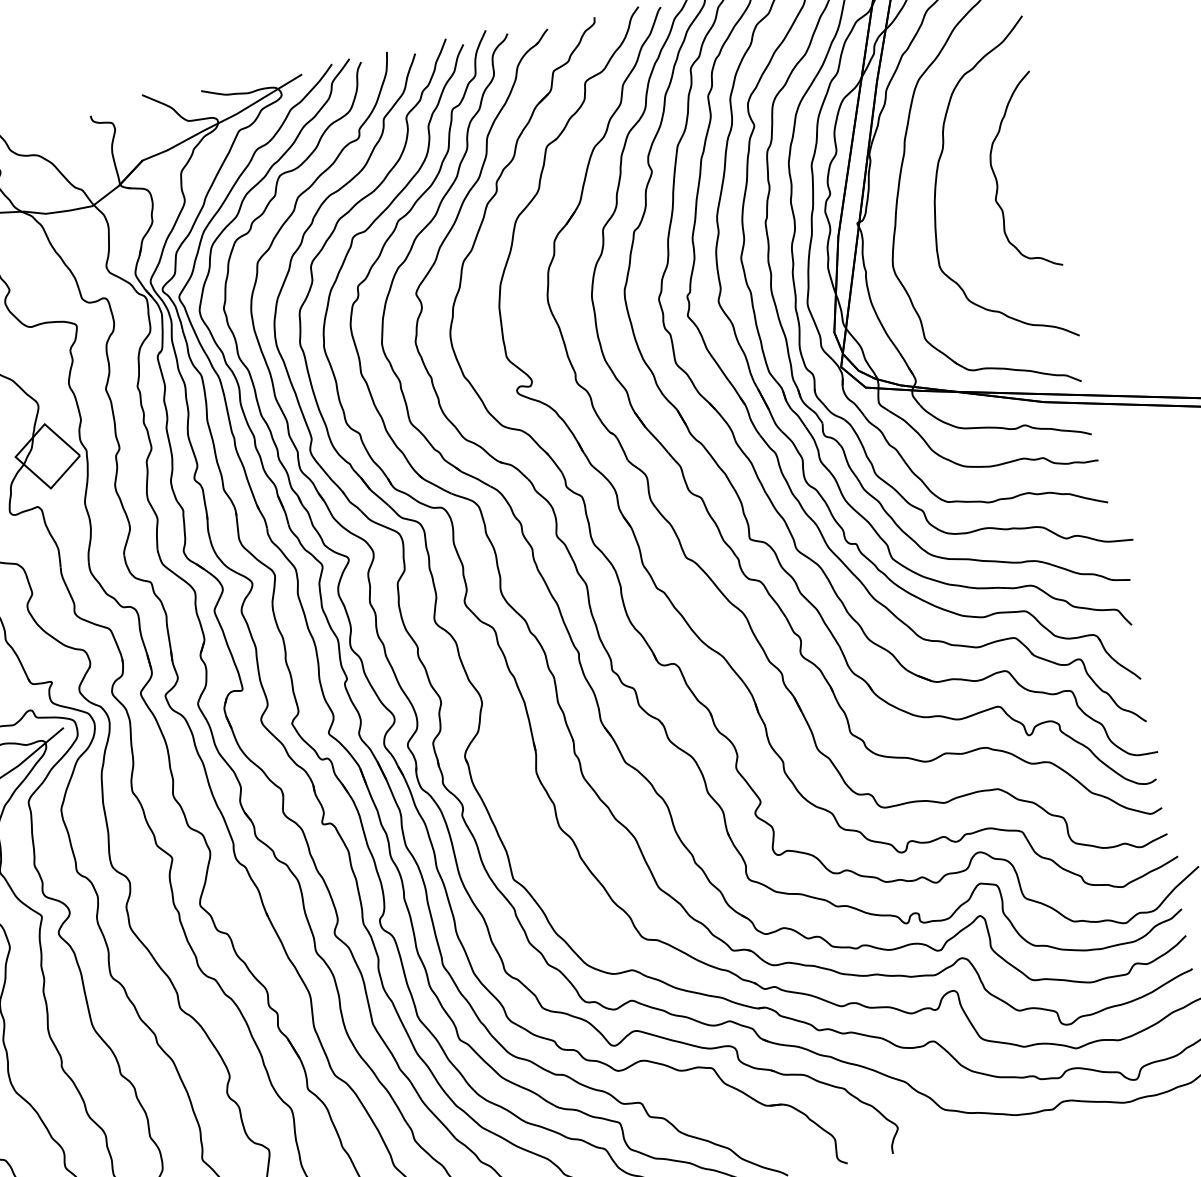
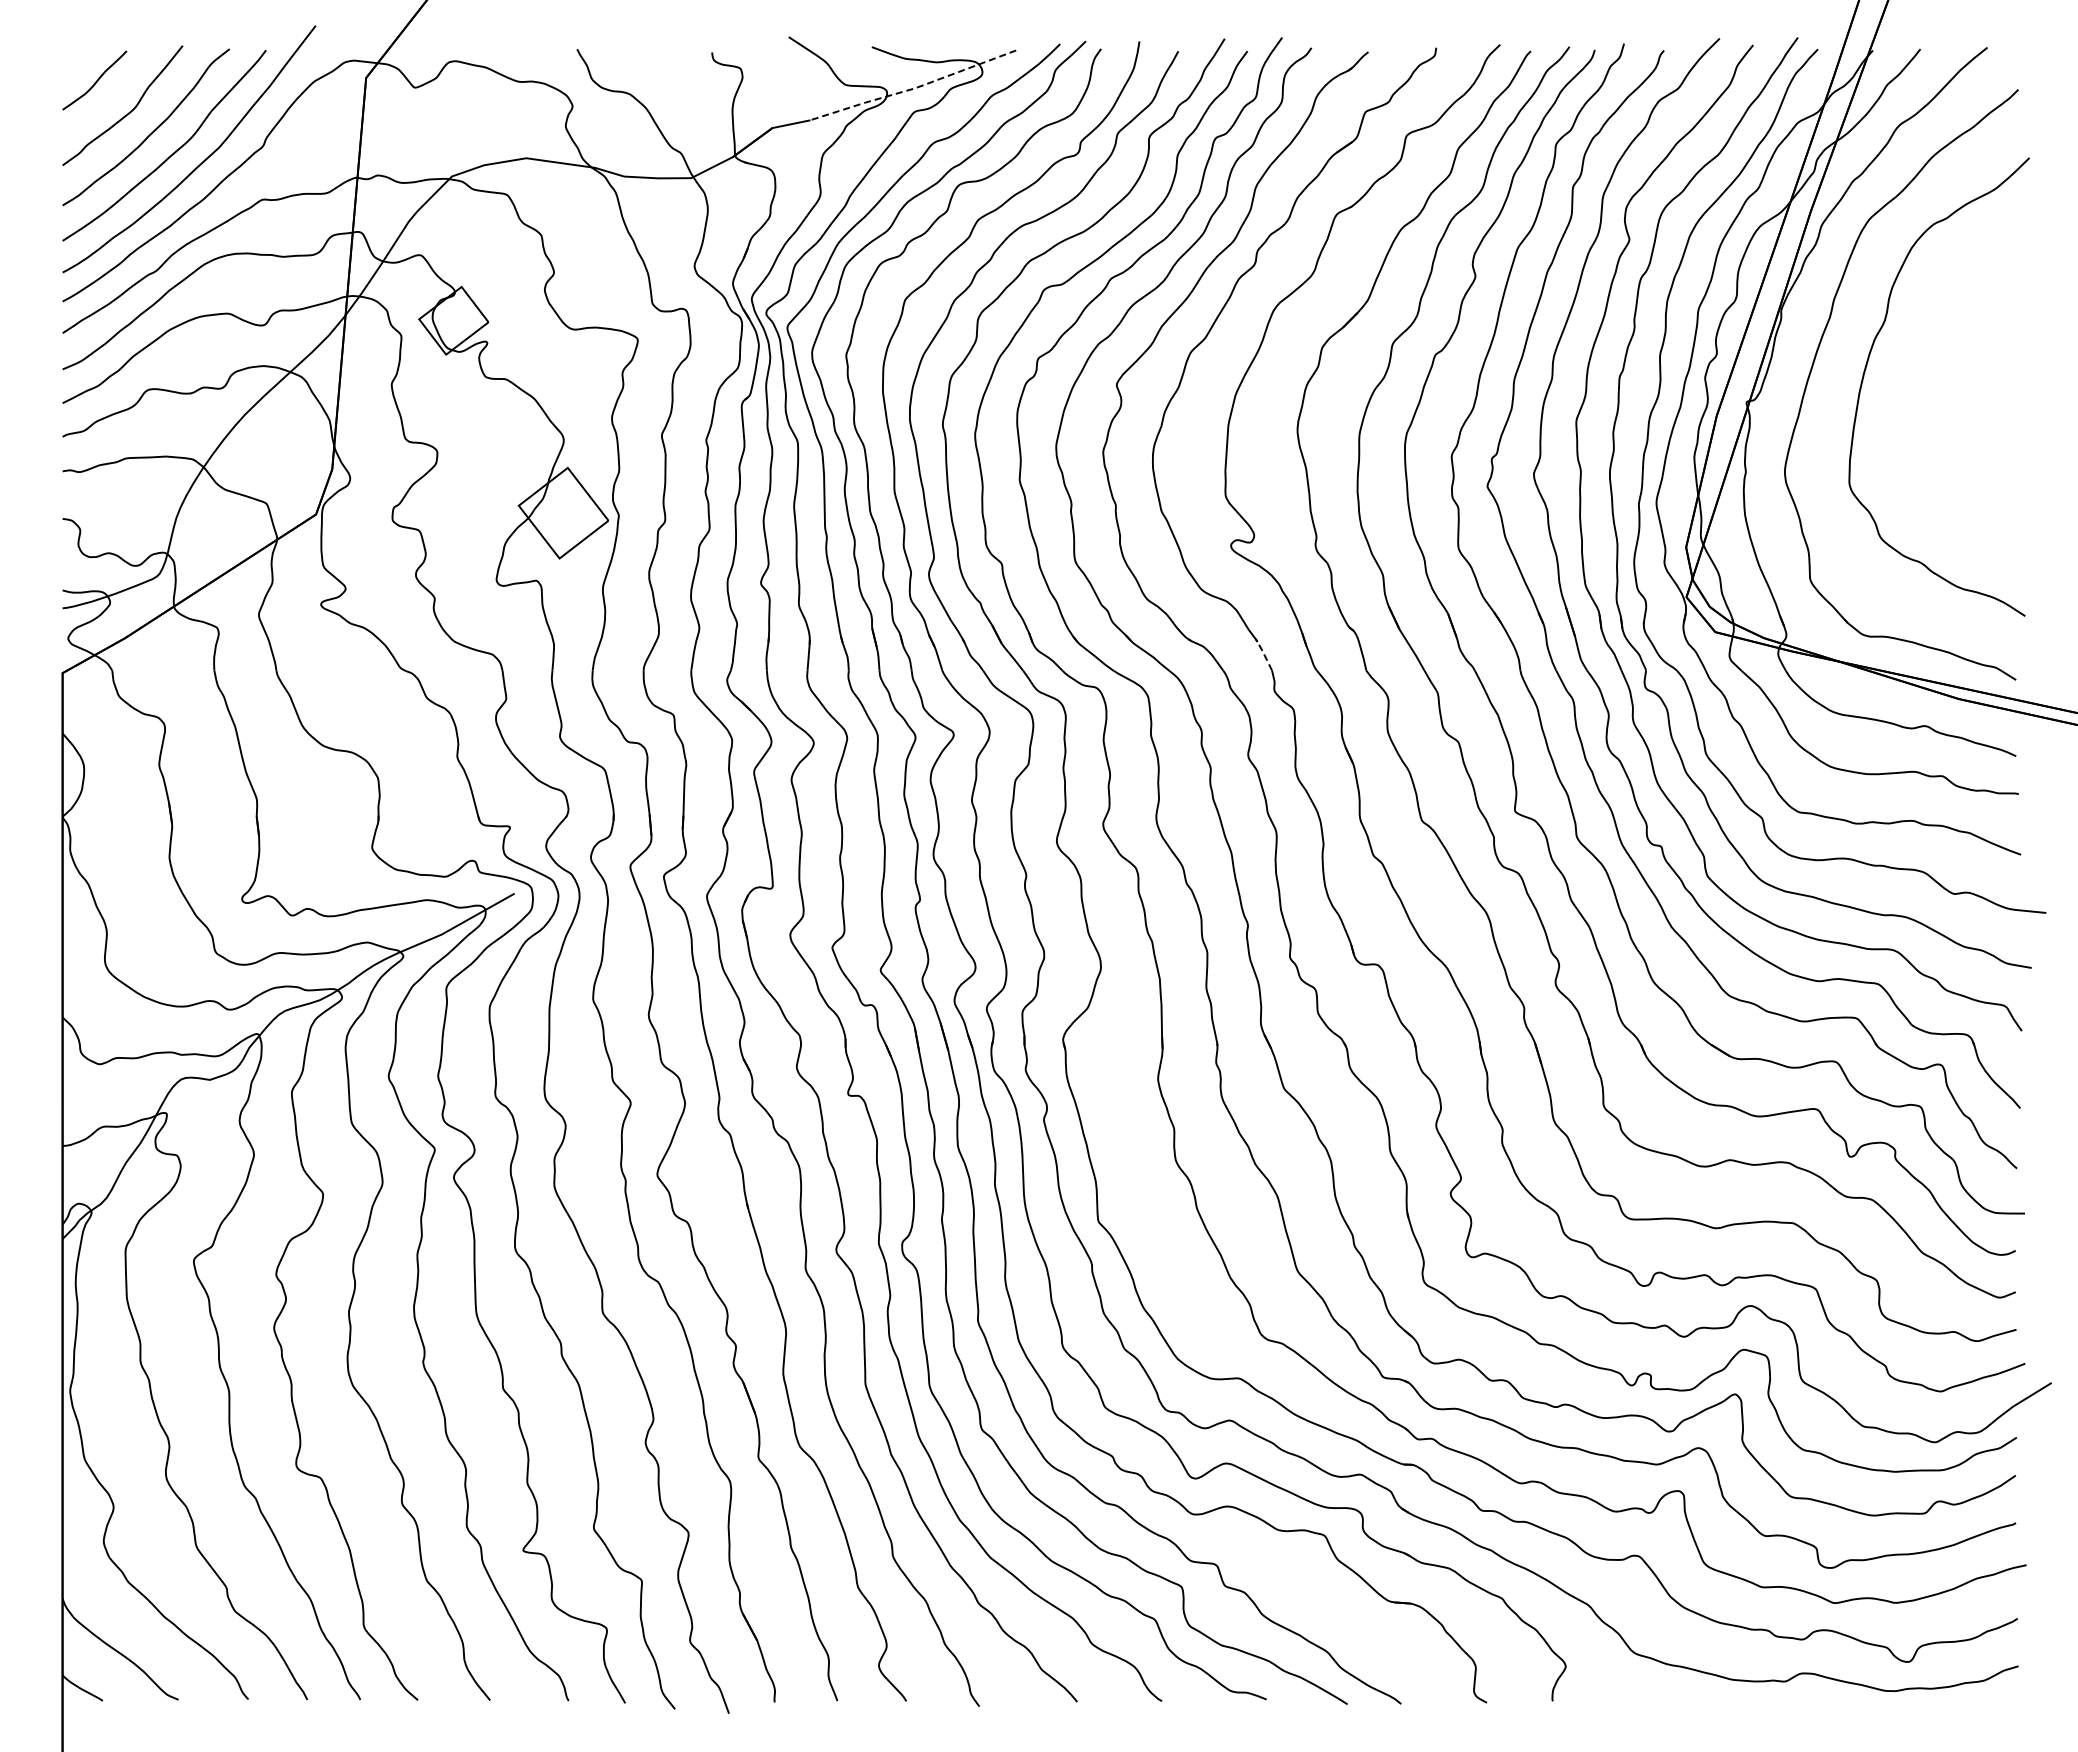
line: (236, 114) -> (914, 88), solid -> dashed
curve: (996, 177) -> (1951, 375), removed
line: (553, 461) -> (1263, 653), solid -> dashed

